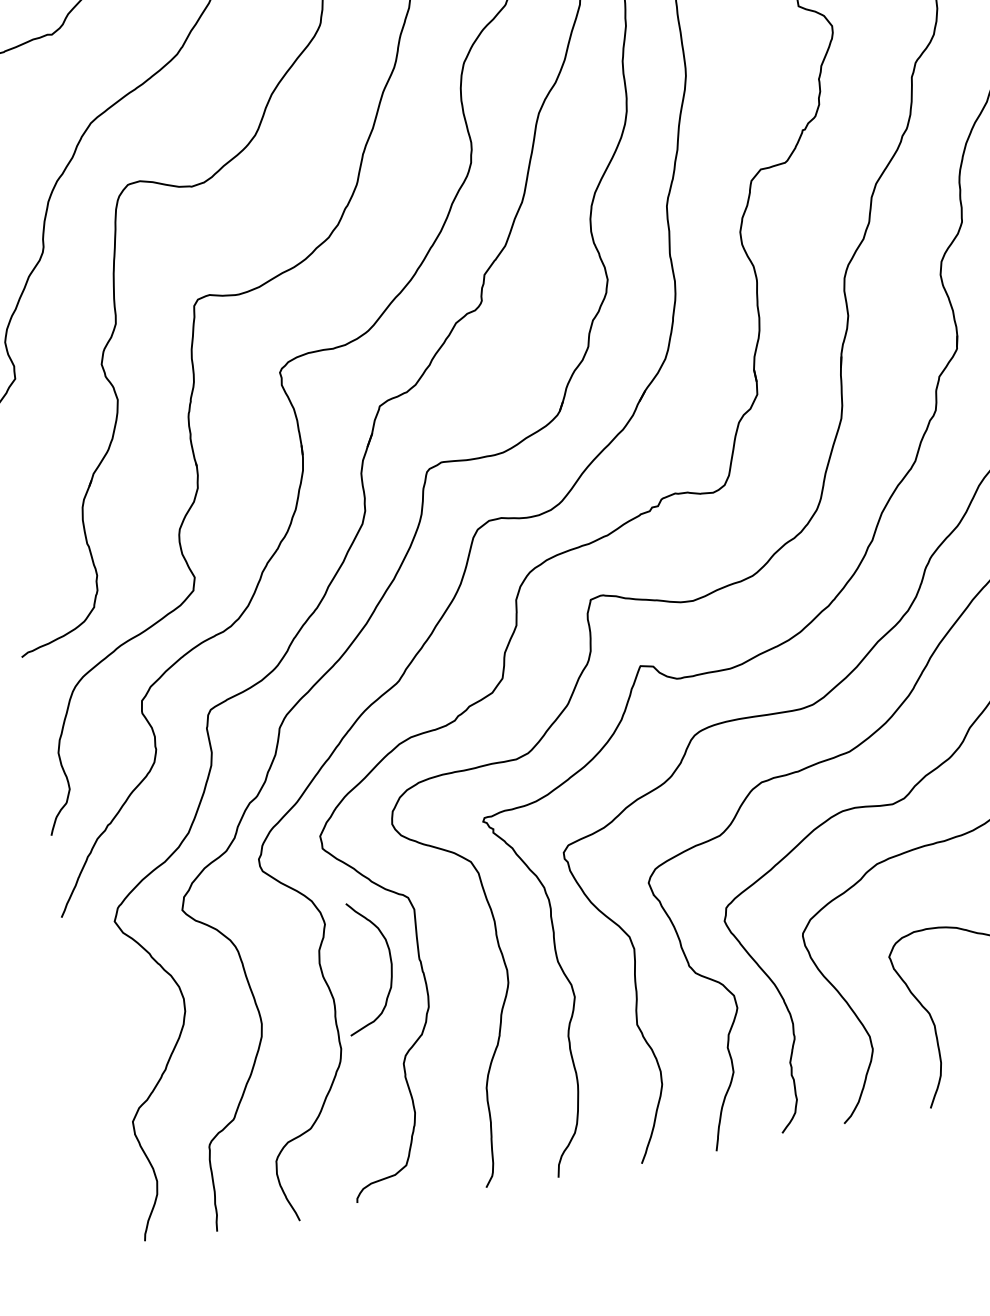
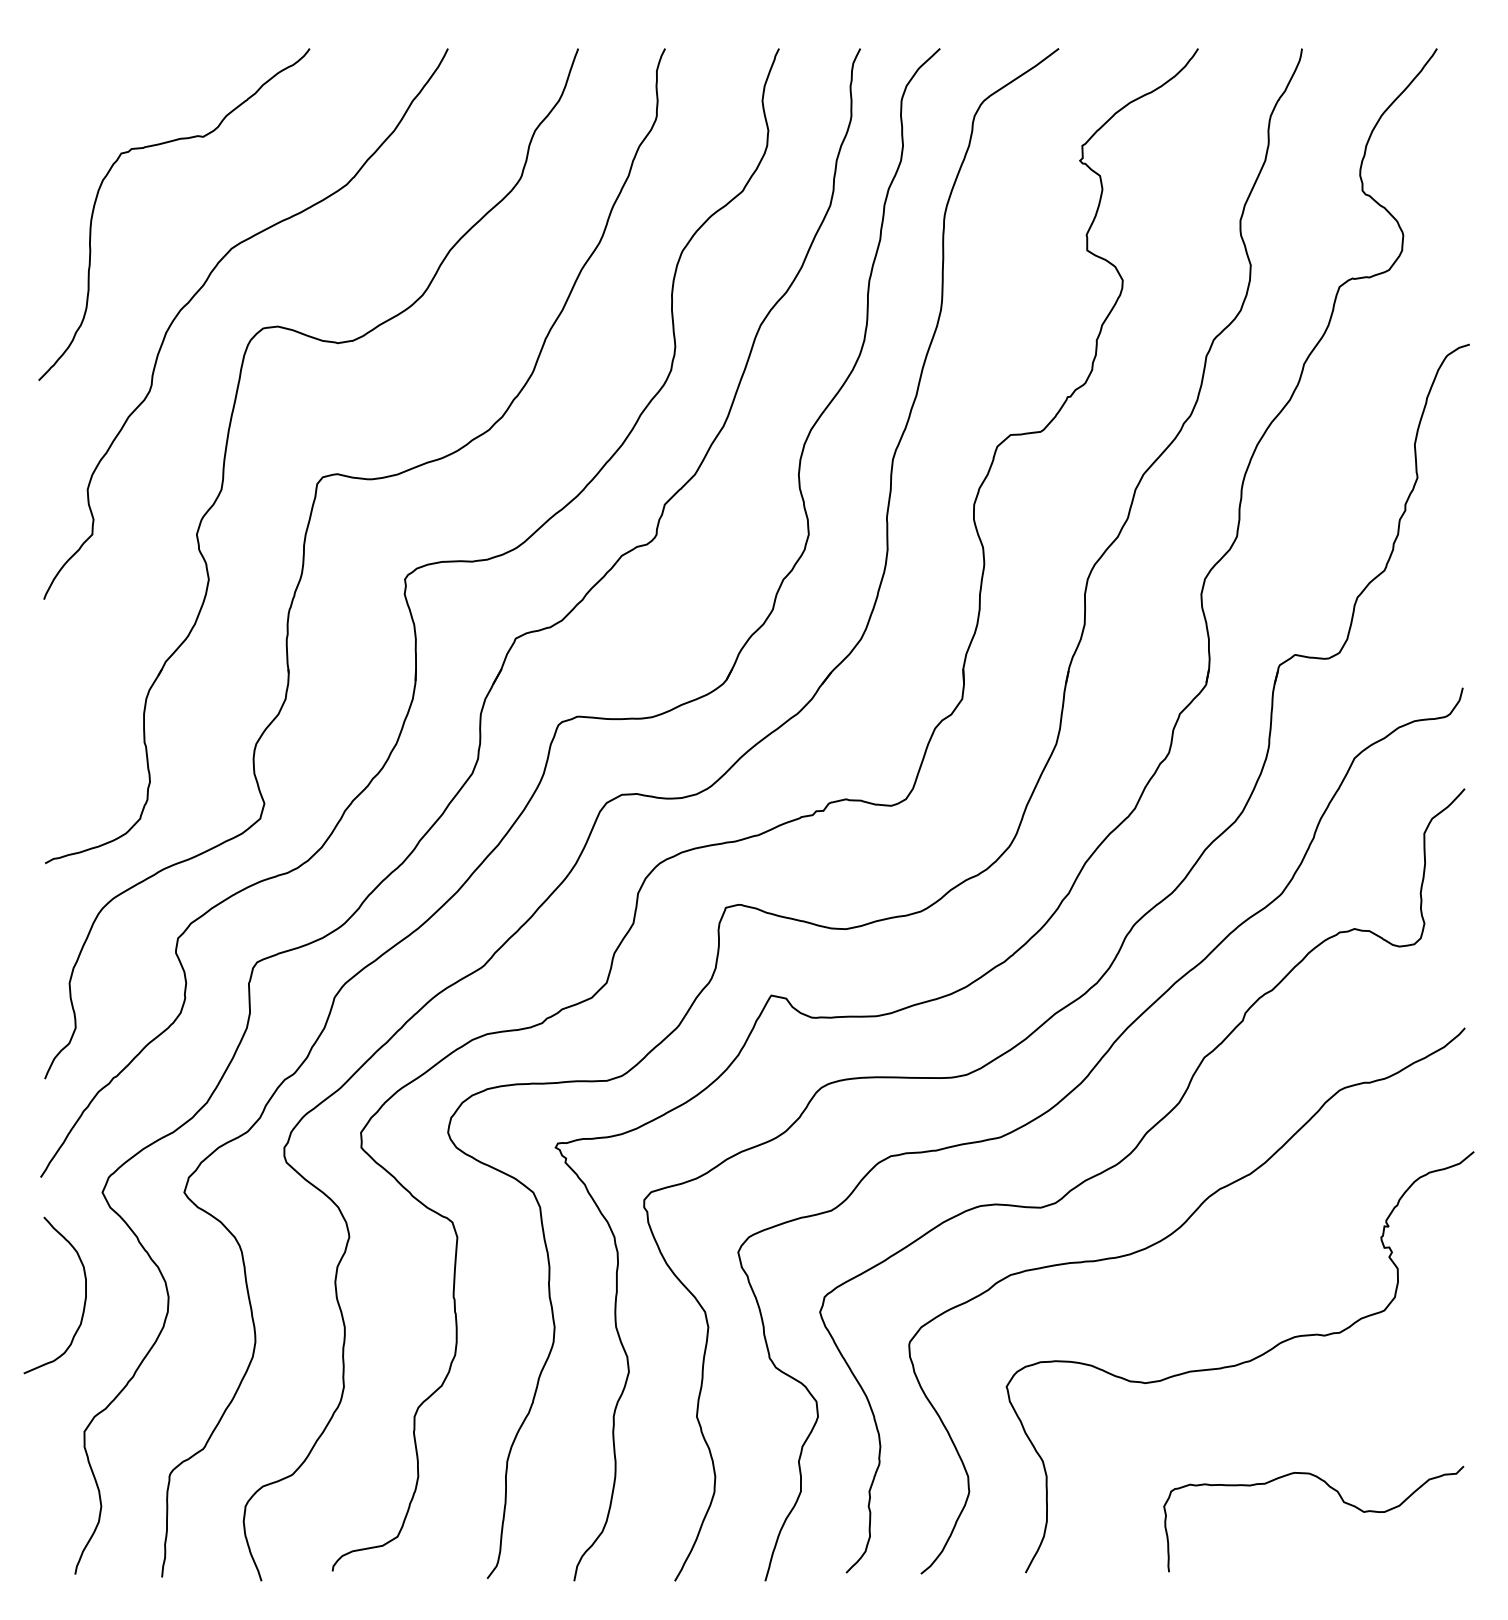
curve: (390, 965) -> (84, 1298), moved

